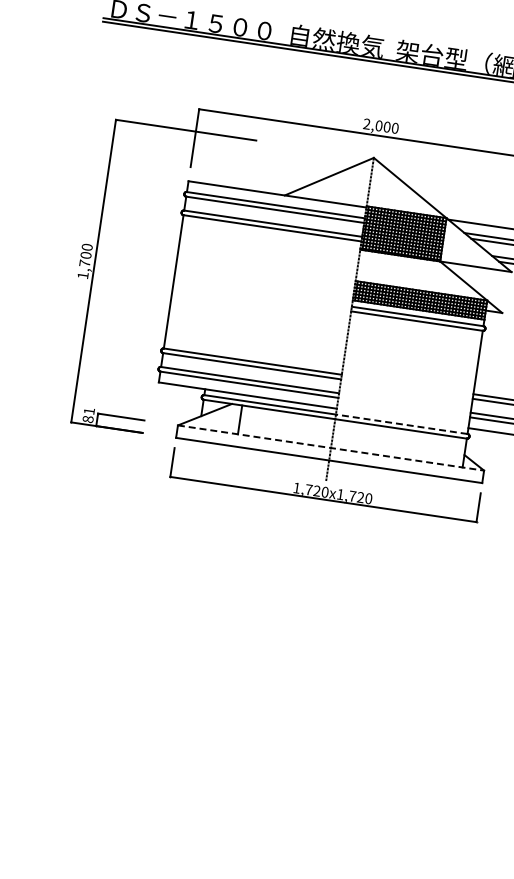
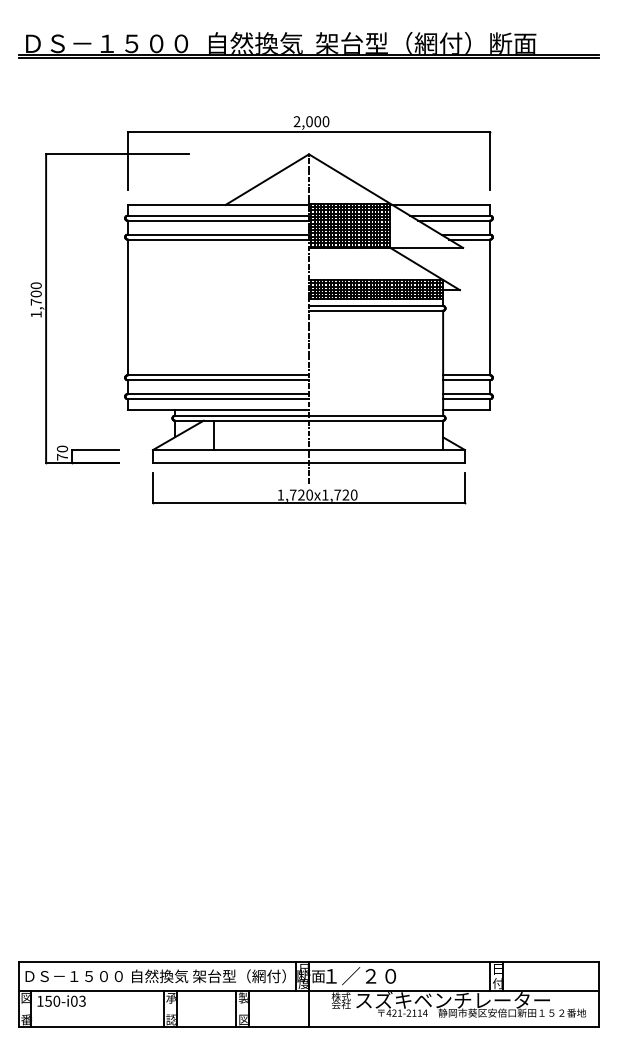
text: (88, 414) -> (62, 452), 81 -> 70
line: (401, 423) -> (375, 415), dashed -> solid
line: (331, 448) -> (309, 450), dashed -> solid

